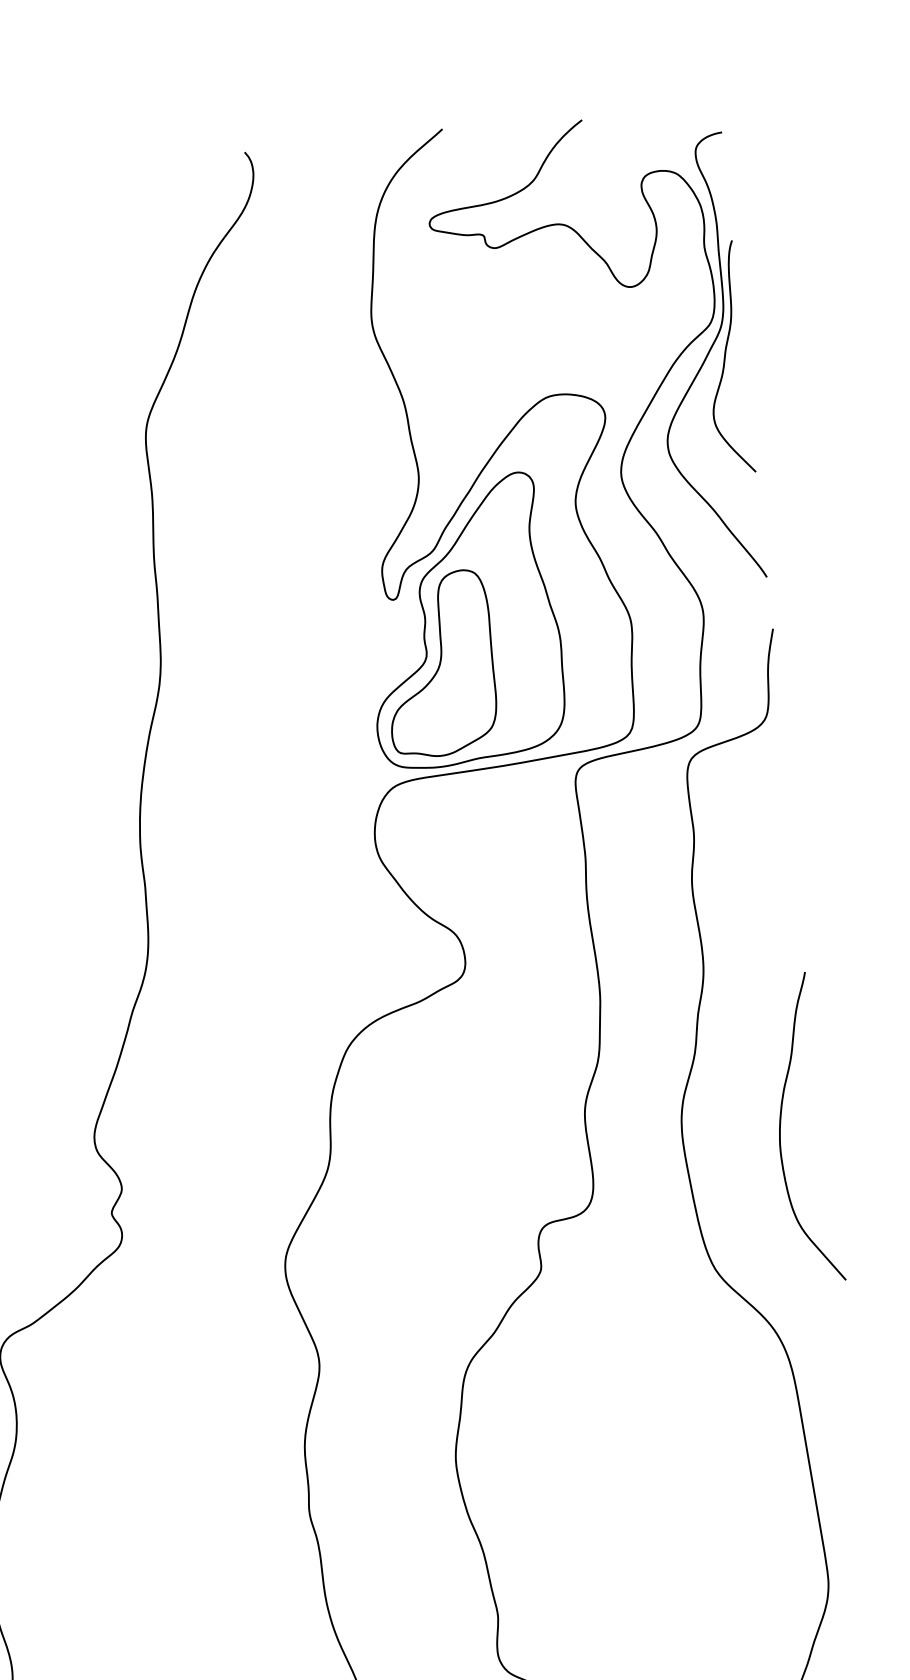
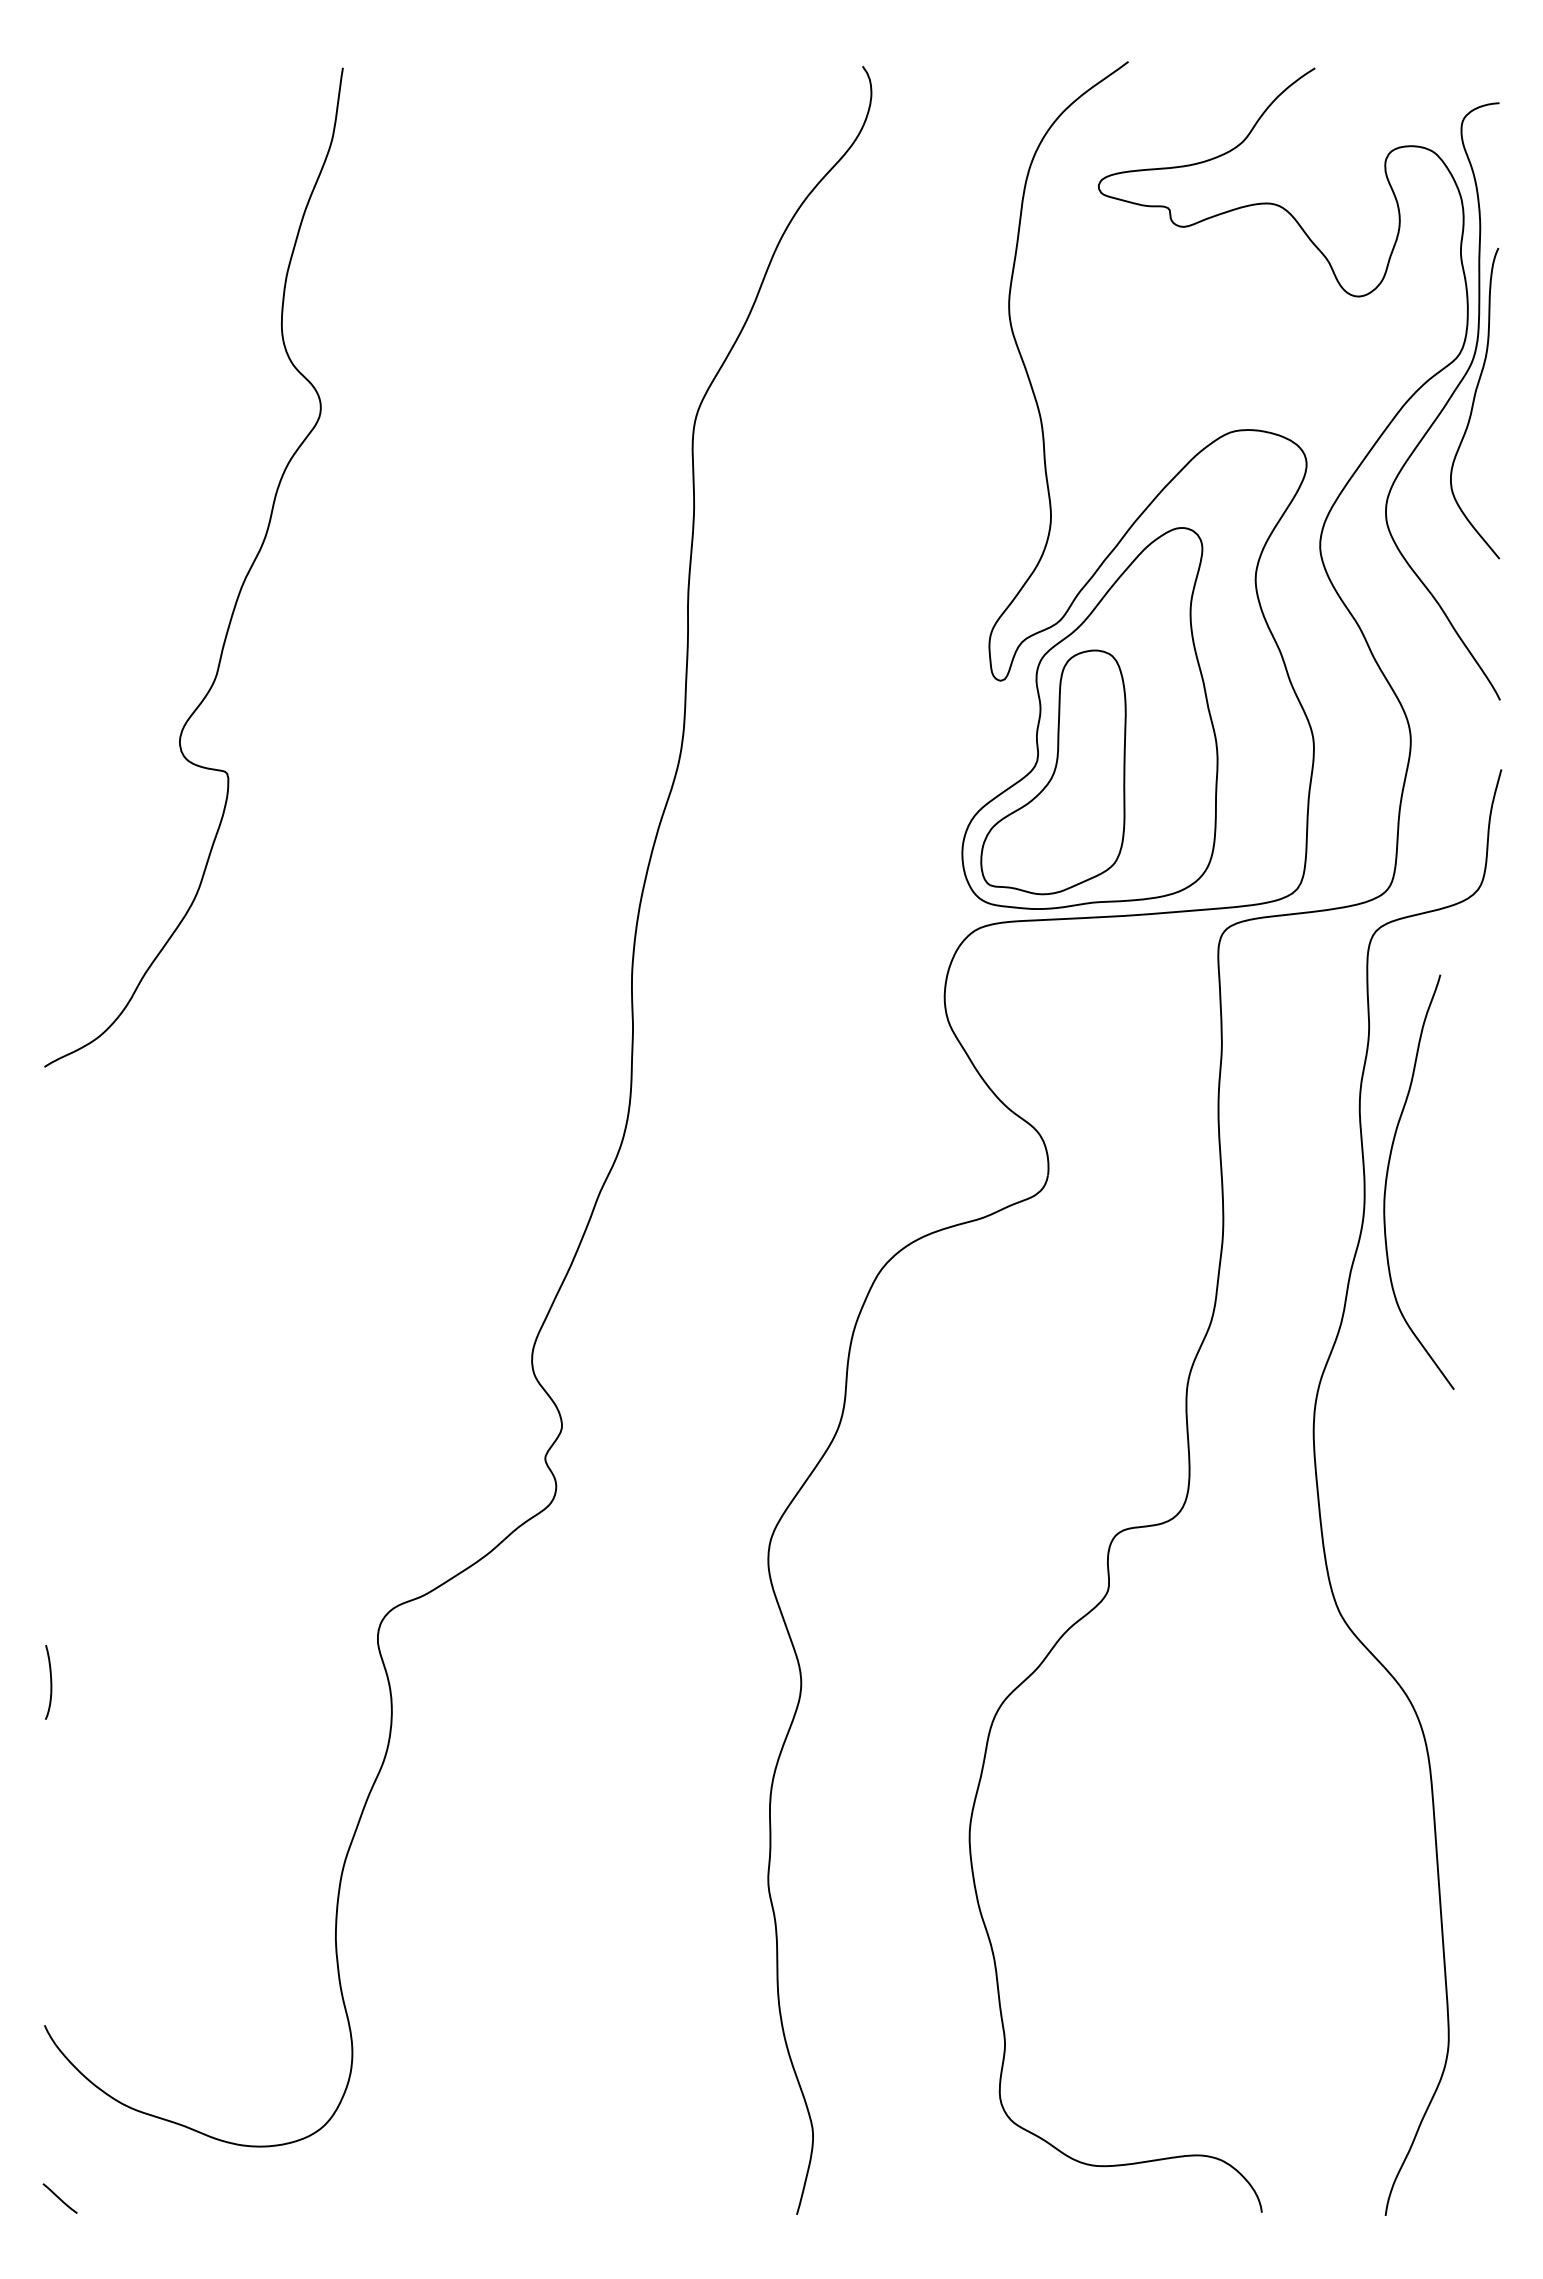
curve: (780, 1129) -> (1387, 1180), moved

